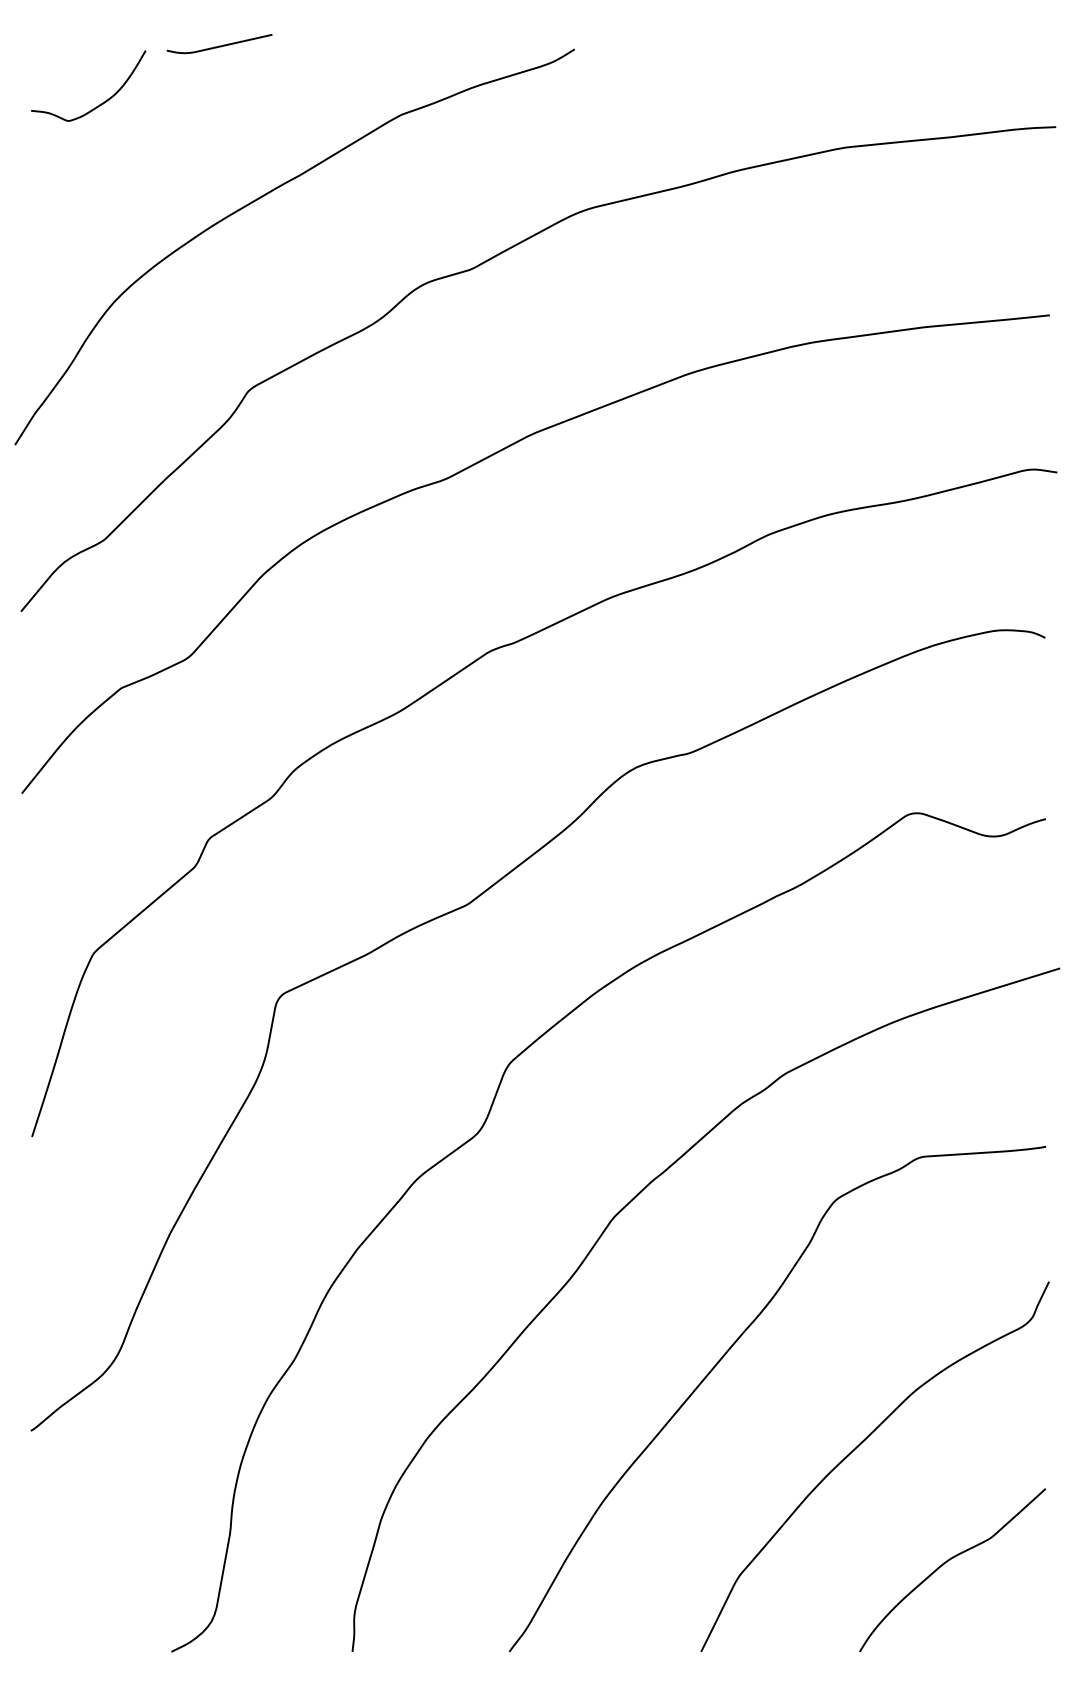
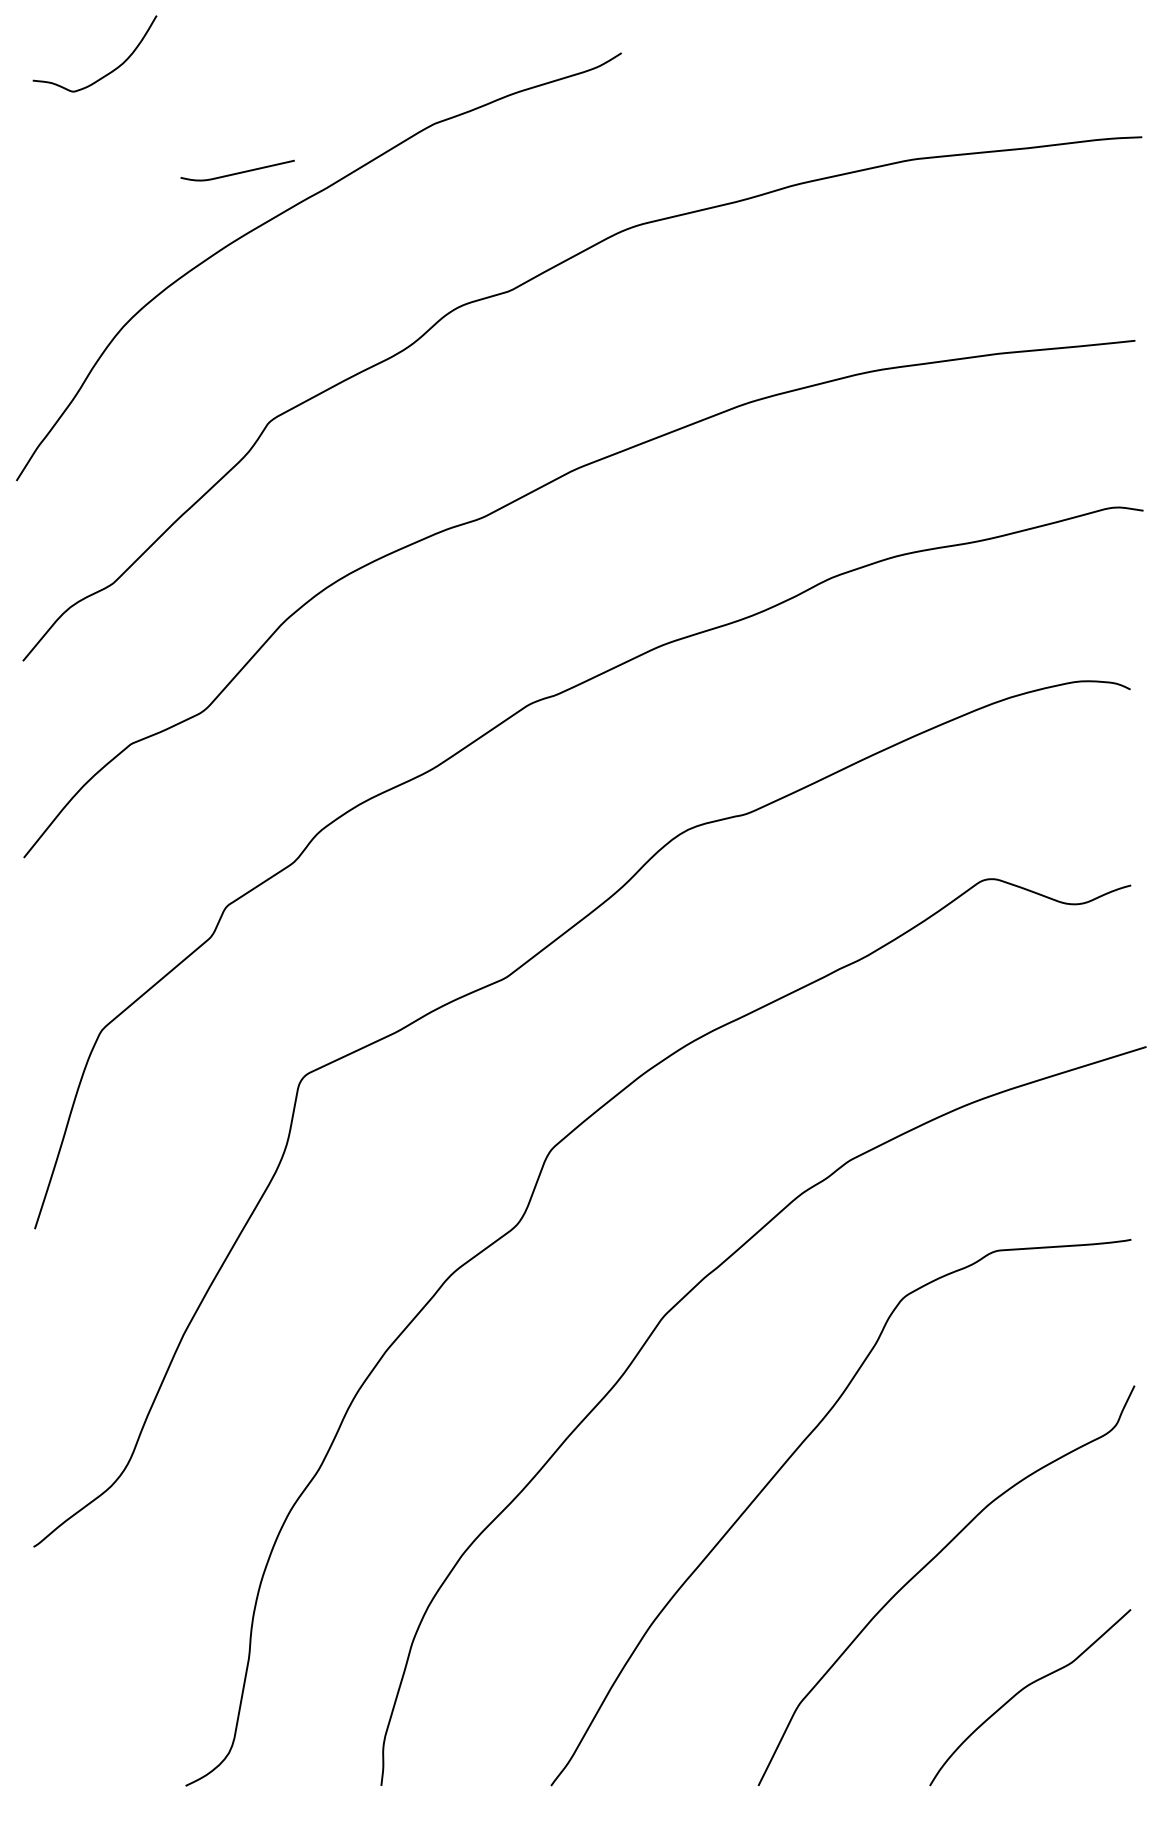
curve: (219, 45) -> (237, 172), moved
curve: (97, 105) -> (104, 74), moved

